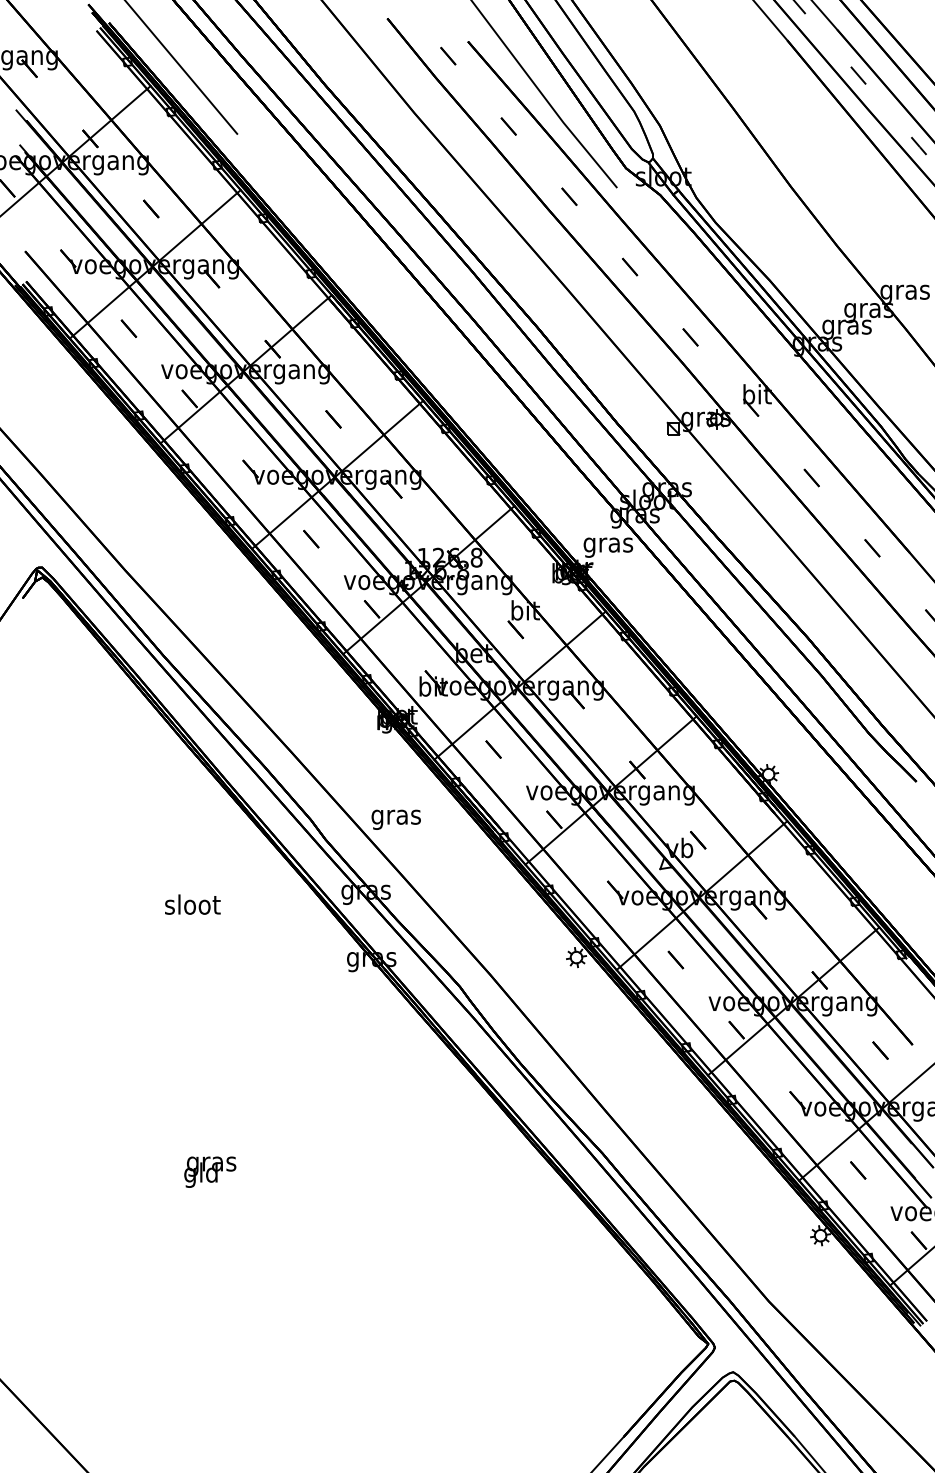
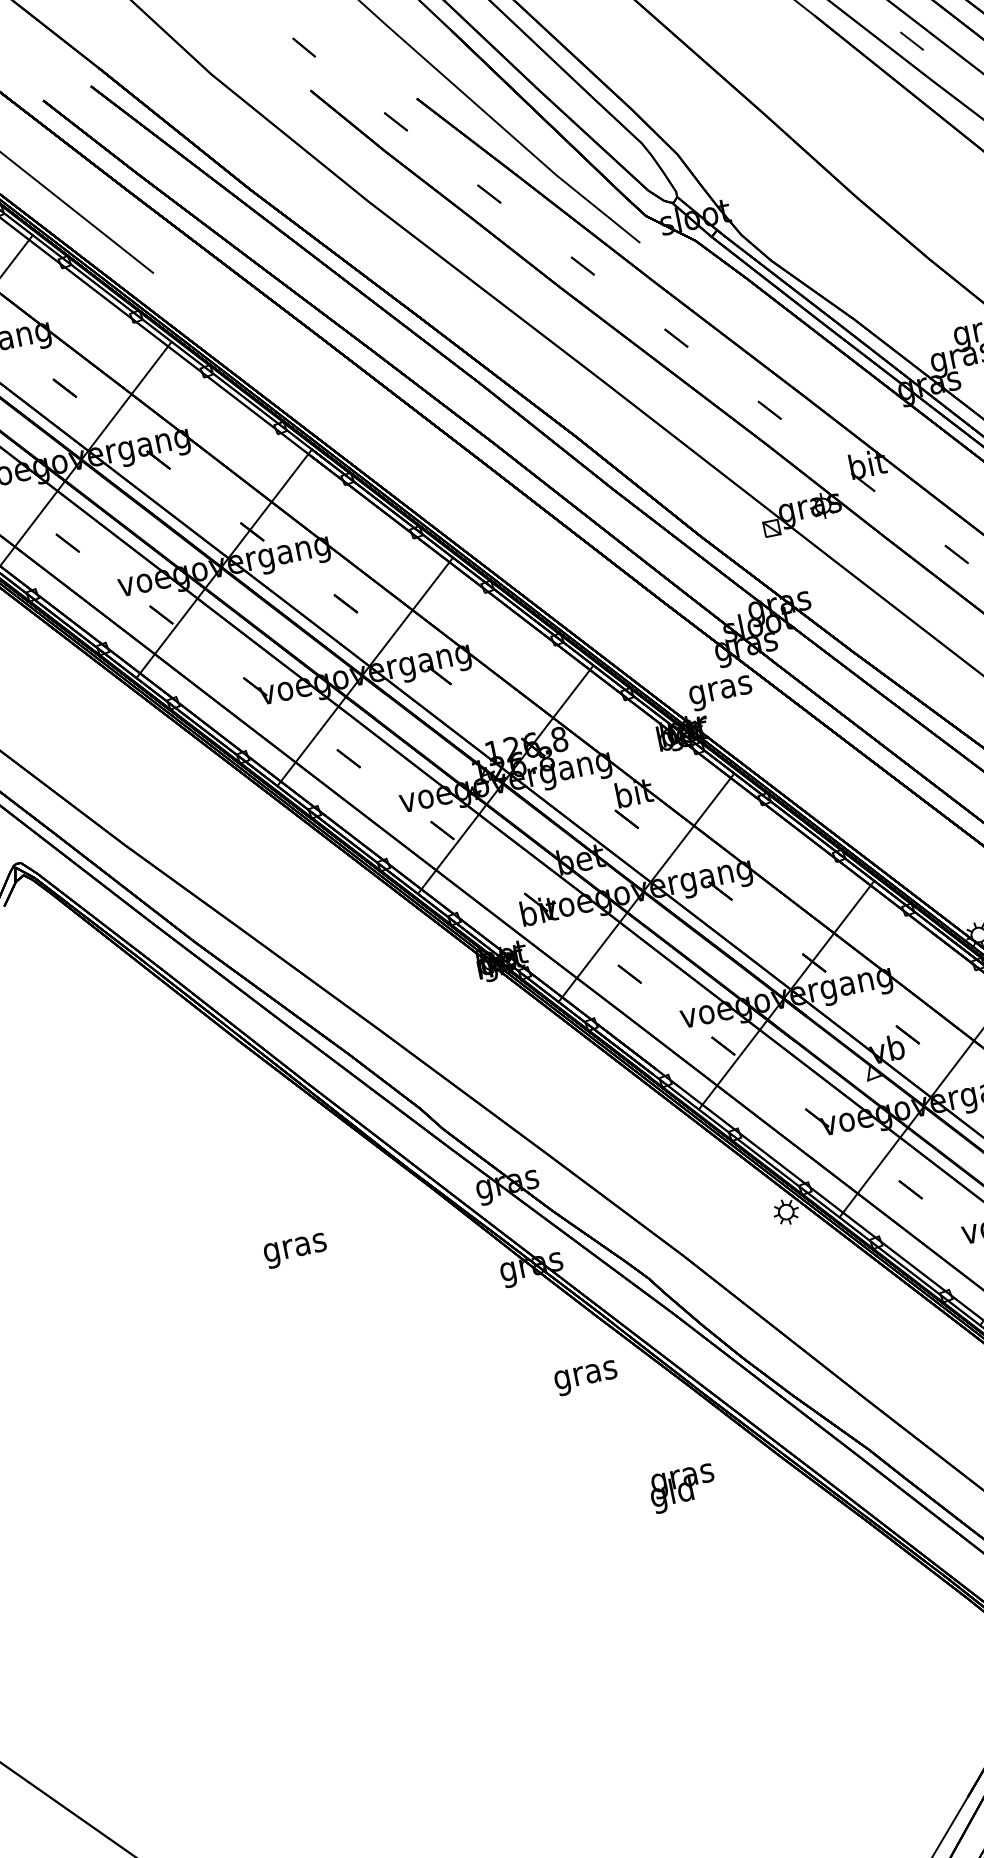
text: (395, 819) -> (585, 1377), moved
text: (192, 906) -> (294, 1246), sloot -> gras
text: (210, 1171) -> (683, 1487), moved

